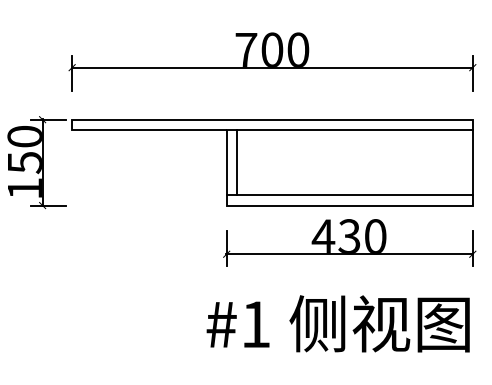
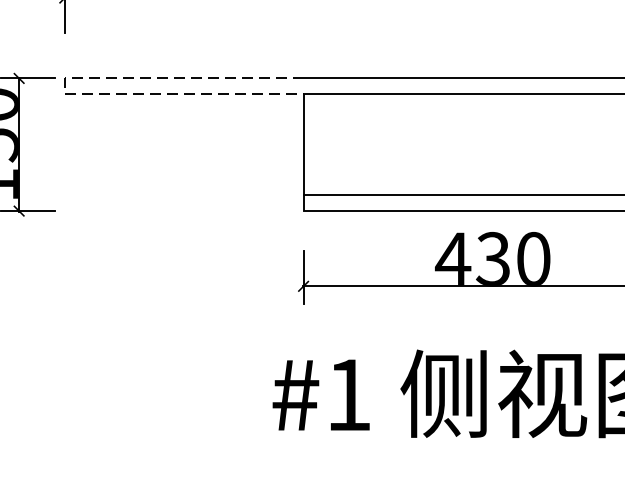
line: (72, 125) -> (65, 87), solid -> dashed
line: (236, 162) -> (318, 144), removed

